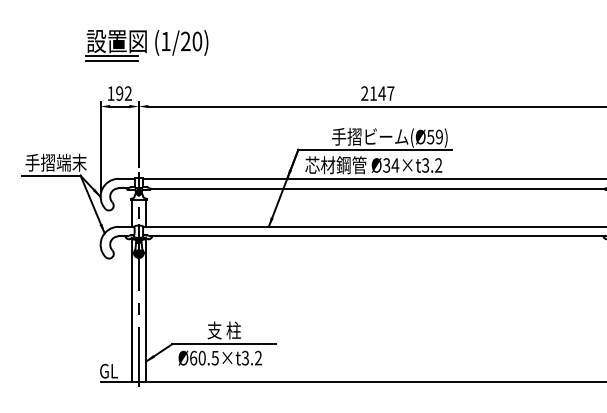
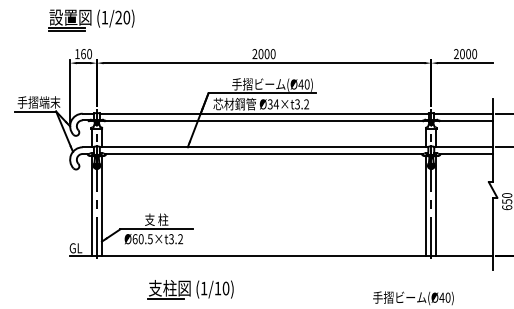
part: (146, 45) -> (91, 20), moved
text: (123, 94) -> (86, 54), 192 -> 160
text: (381, 94) -> (266, 54), 2147 -> 2000
text: (434, 137) -> (303, 84), (Ø59) -> (Ø40)

